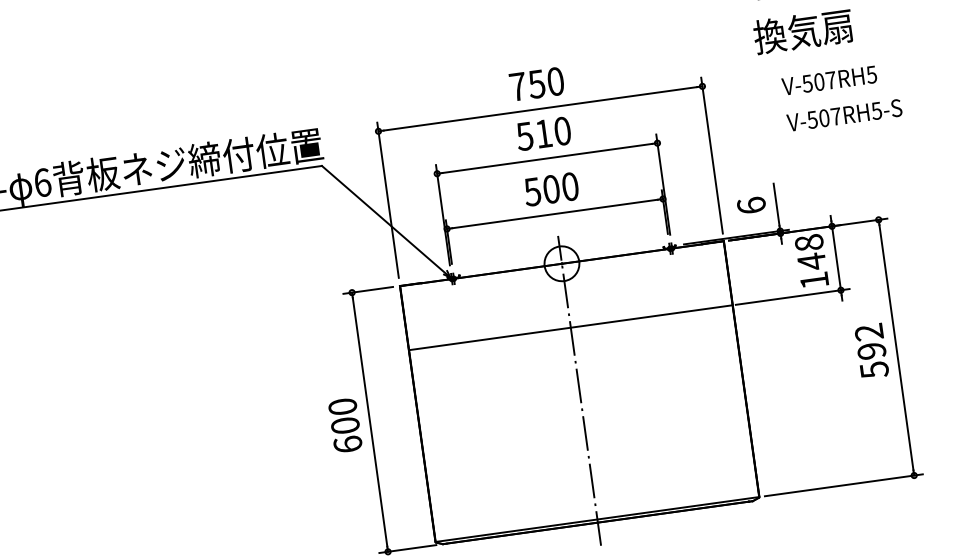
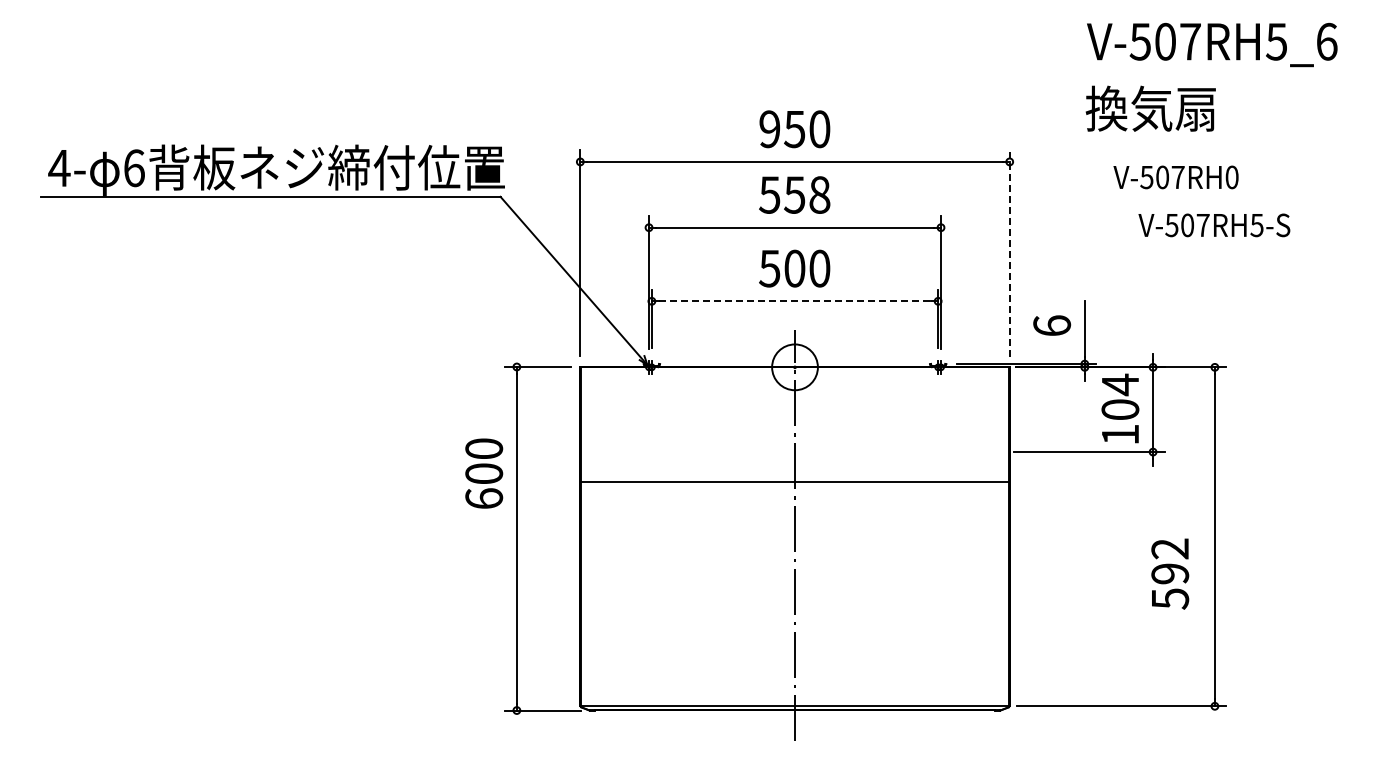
text: (871, 74) -> (1231, 177), V-507RH5 -> V-507RH0
text: (517, 87) -> (769, 129), 750 -> 950
text: (844, 115) -> (1214, 225), moved
text: (553, 132) -> (807, 194), 510 -> 558
line: (711, 155) -> (1009, 253), solid -> dashed
line: (555, 214) -> (795, 301), solid -> dashed
text: (810, 252) -> (1120, 397), 148 -> 104
line: (570, 328) -> (794, 482), moved
text: (871, 350) -> (1170, 573), moved
text: (345, 425) -> (484, 473), moved

